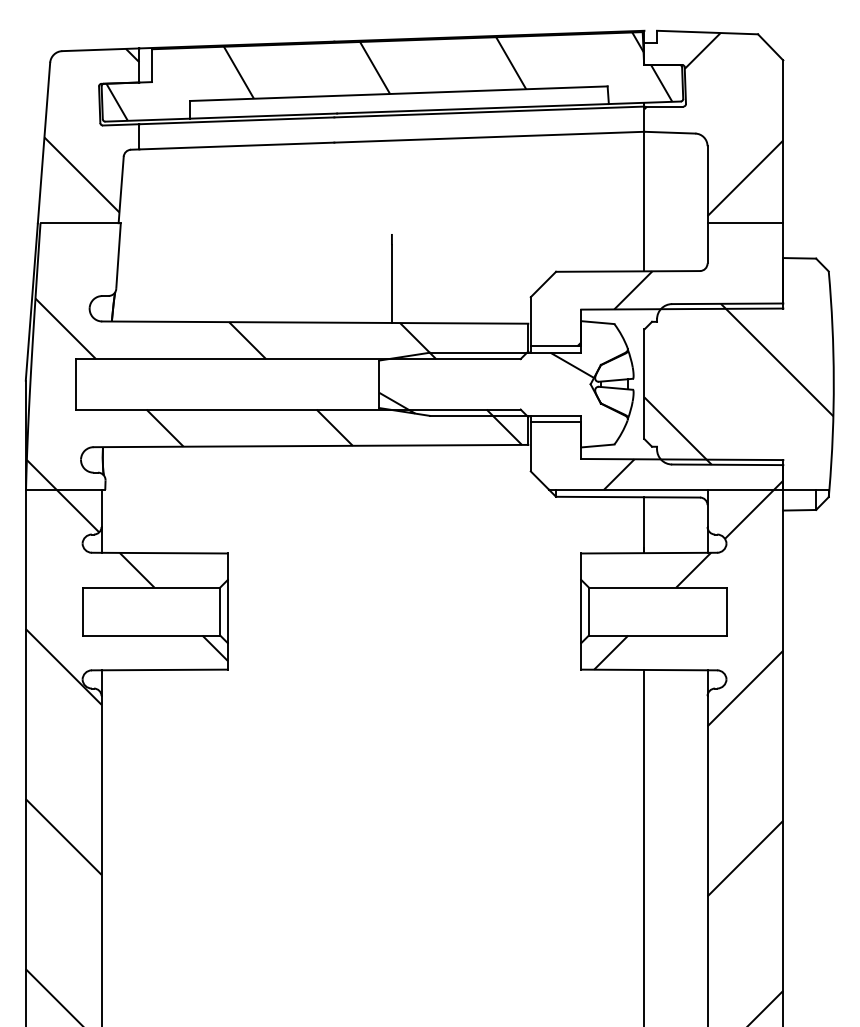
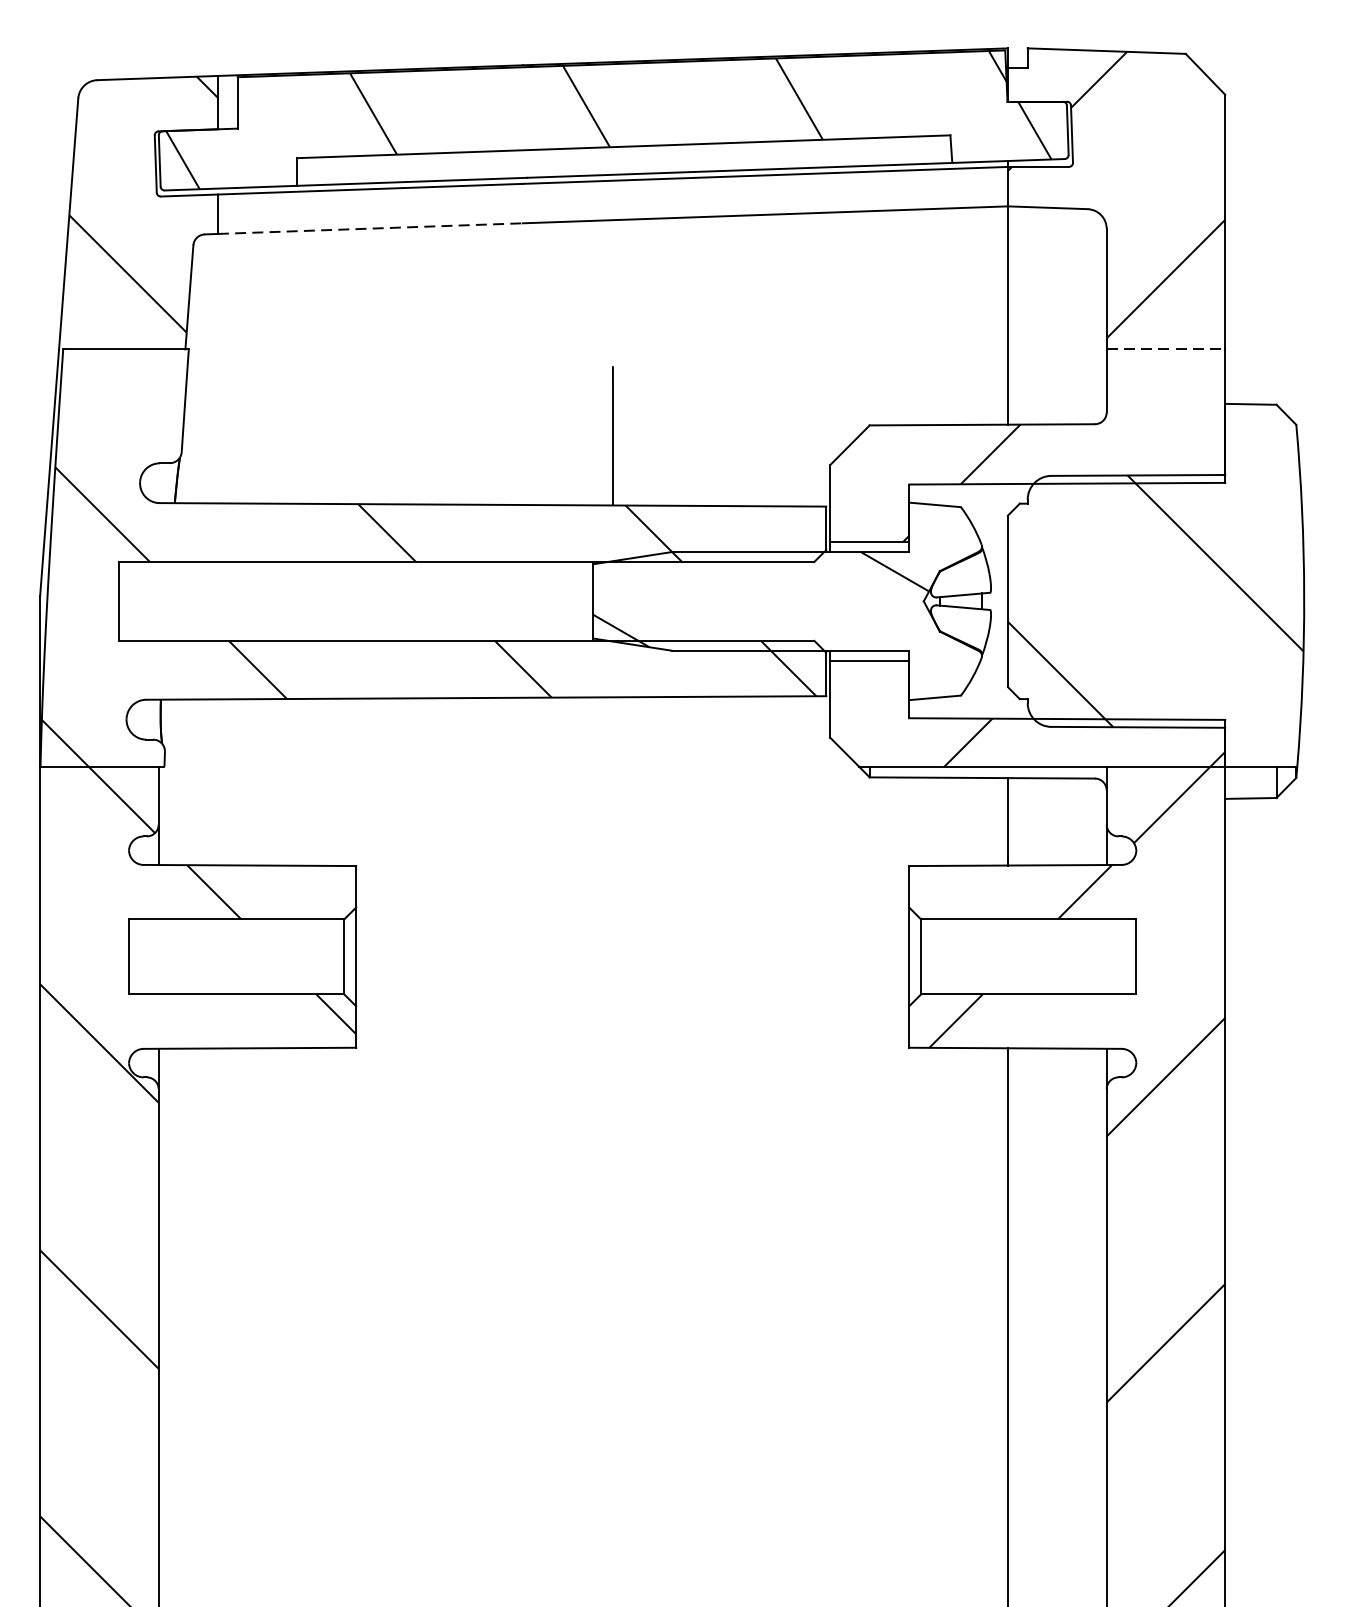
line: (236, 146) -> (369, 229), solid -> dashed
line: (745, 223) -> (1166, 349), solid -> dashed

